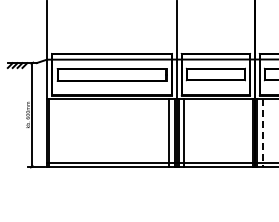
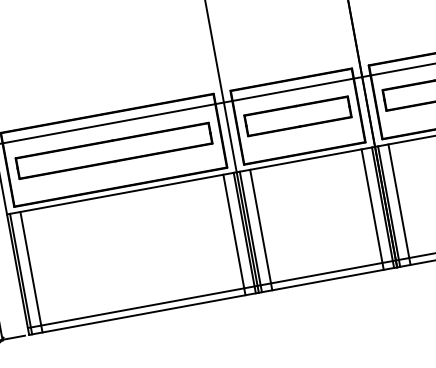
line: (54, 132) -> (30, 271), added
line: (247, 132) -> (372, 208), added
line: (262, 133) -> (399, 205), dashed -> solid

